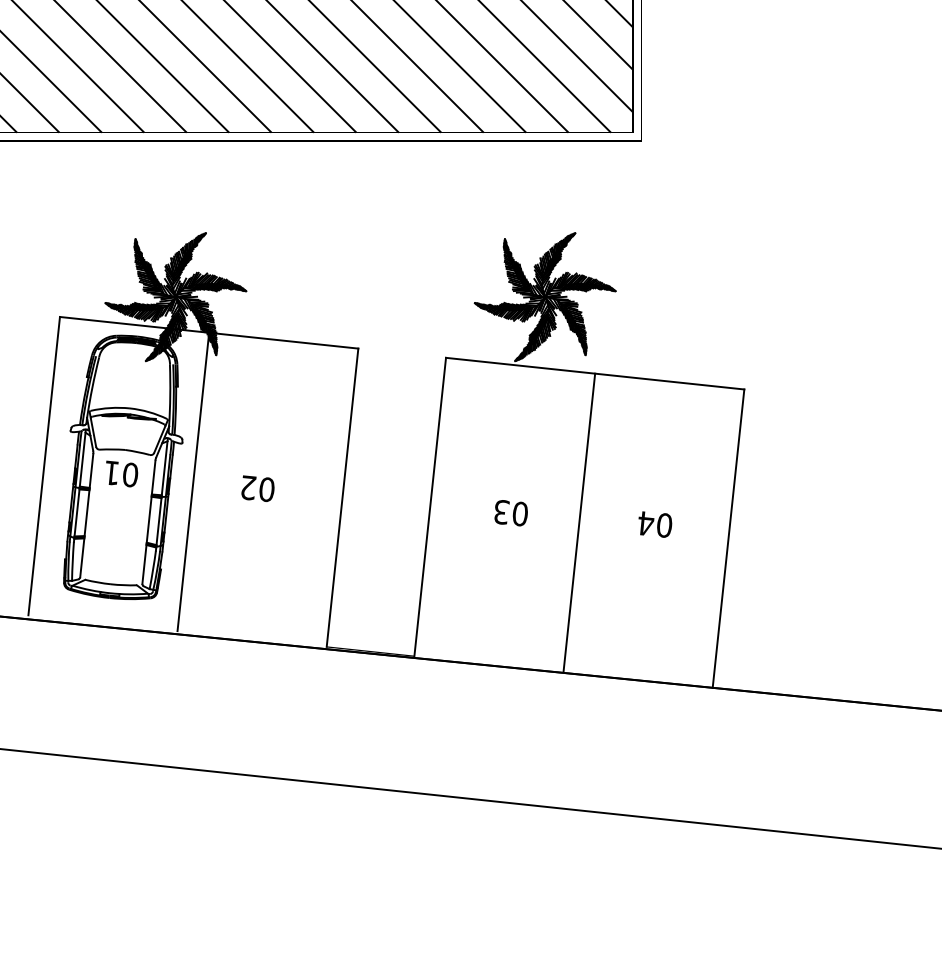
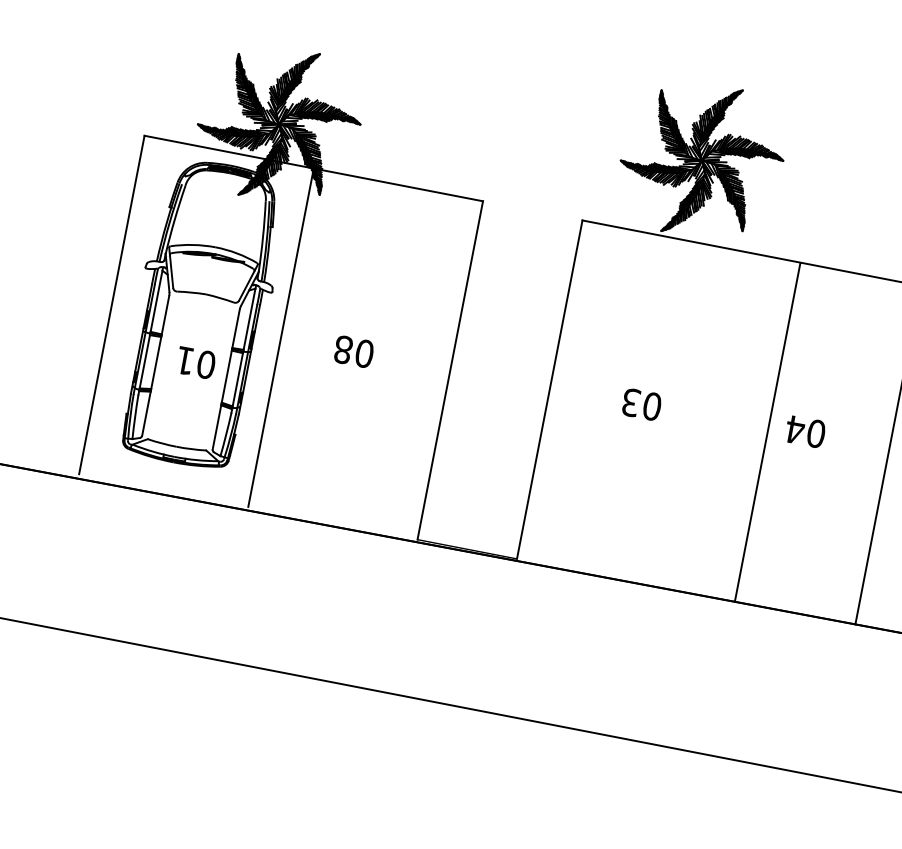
text: (122, 473) -> (197, 362), moved
text: (248, 487) -> (343, 349), 02 -> 08
line: (579, 522) -> (767, 431), moved

